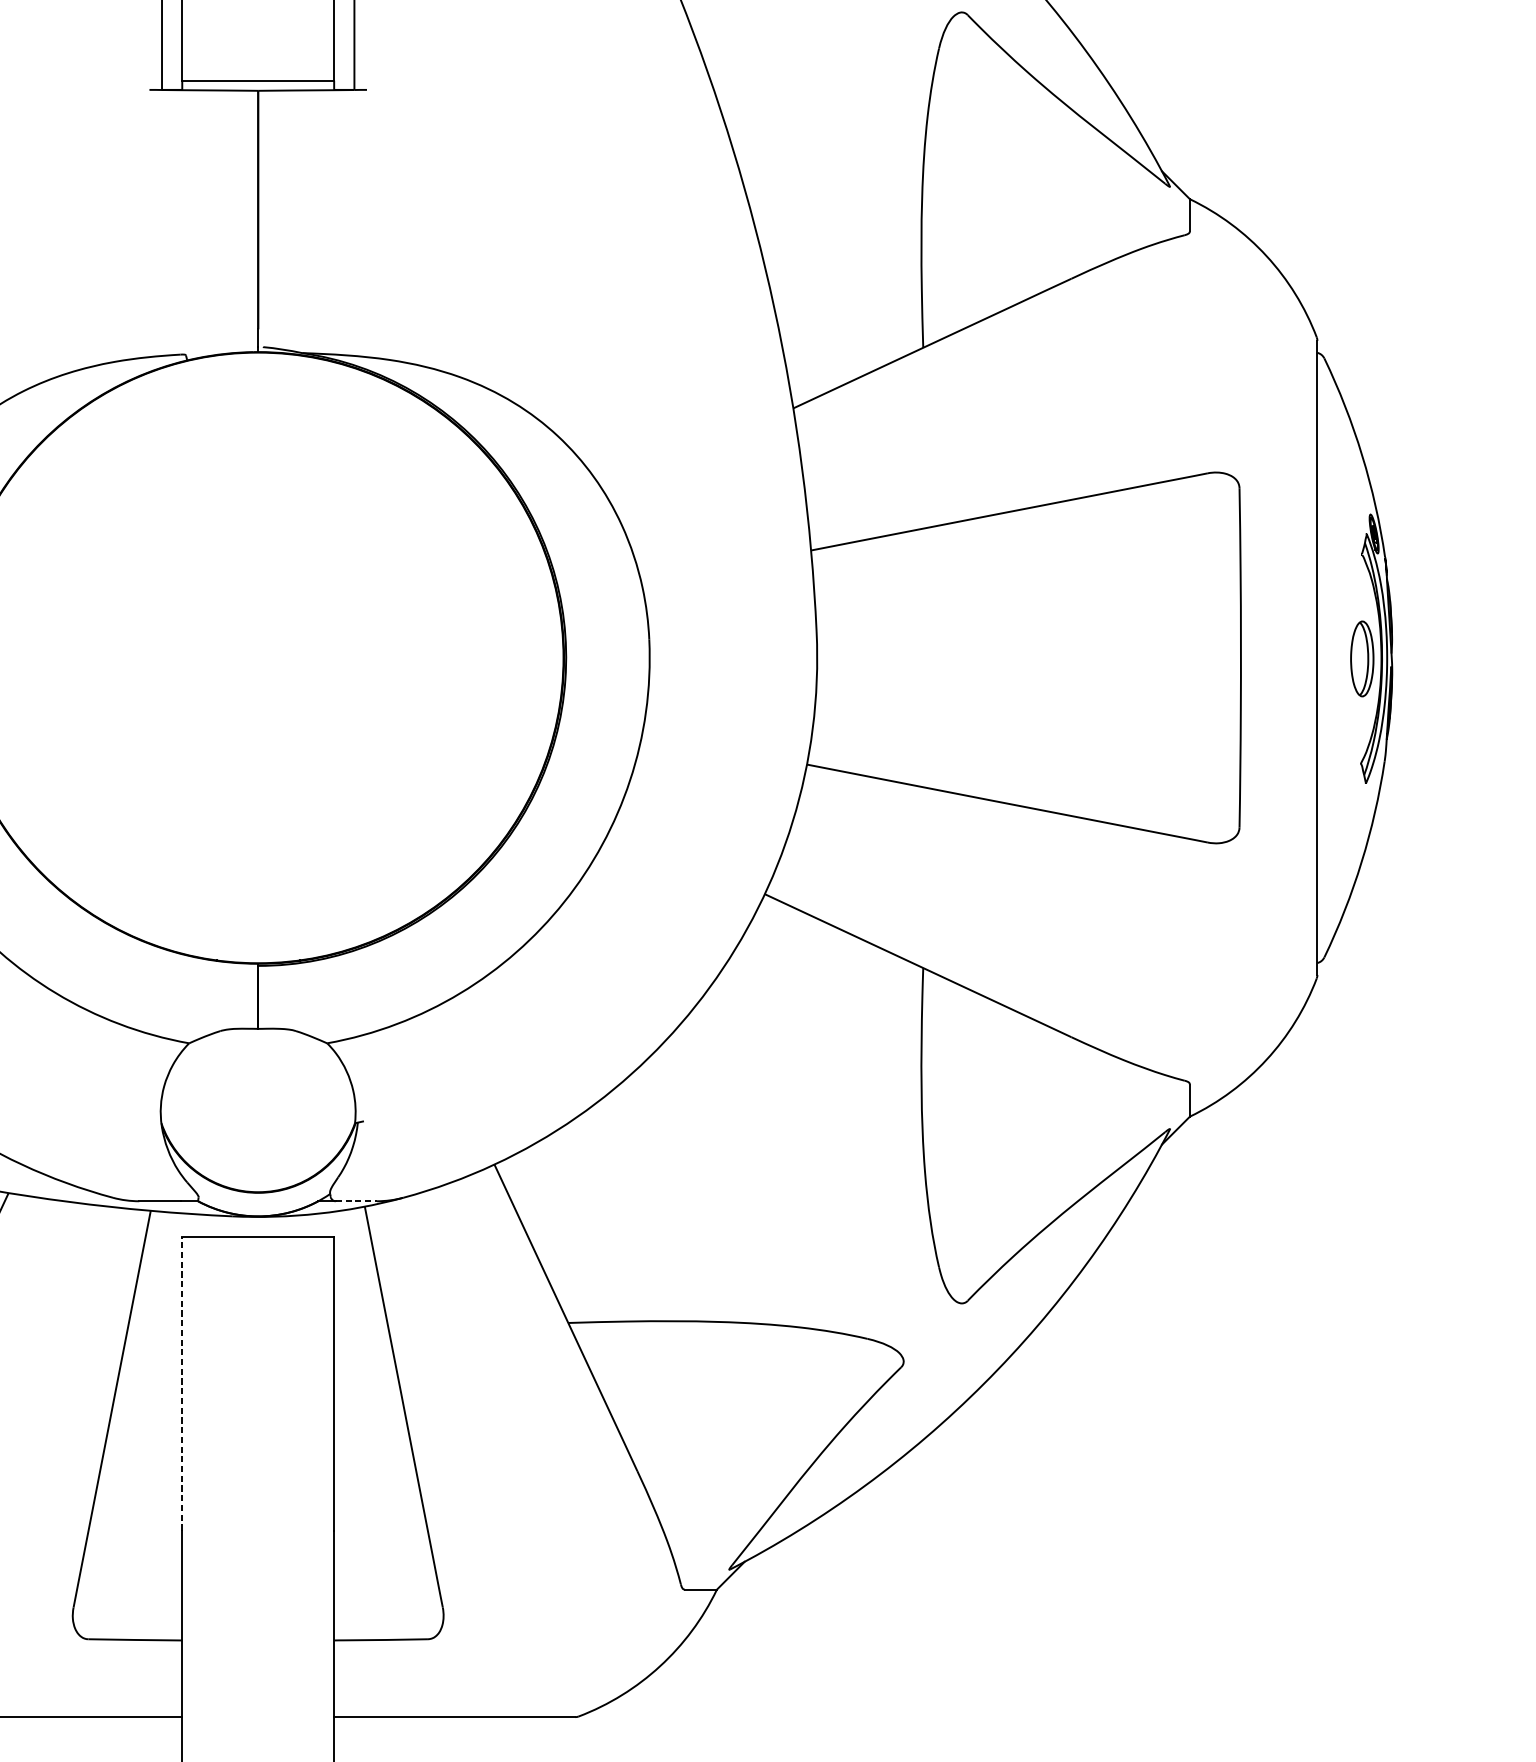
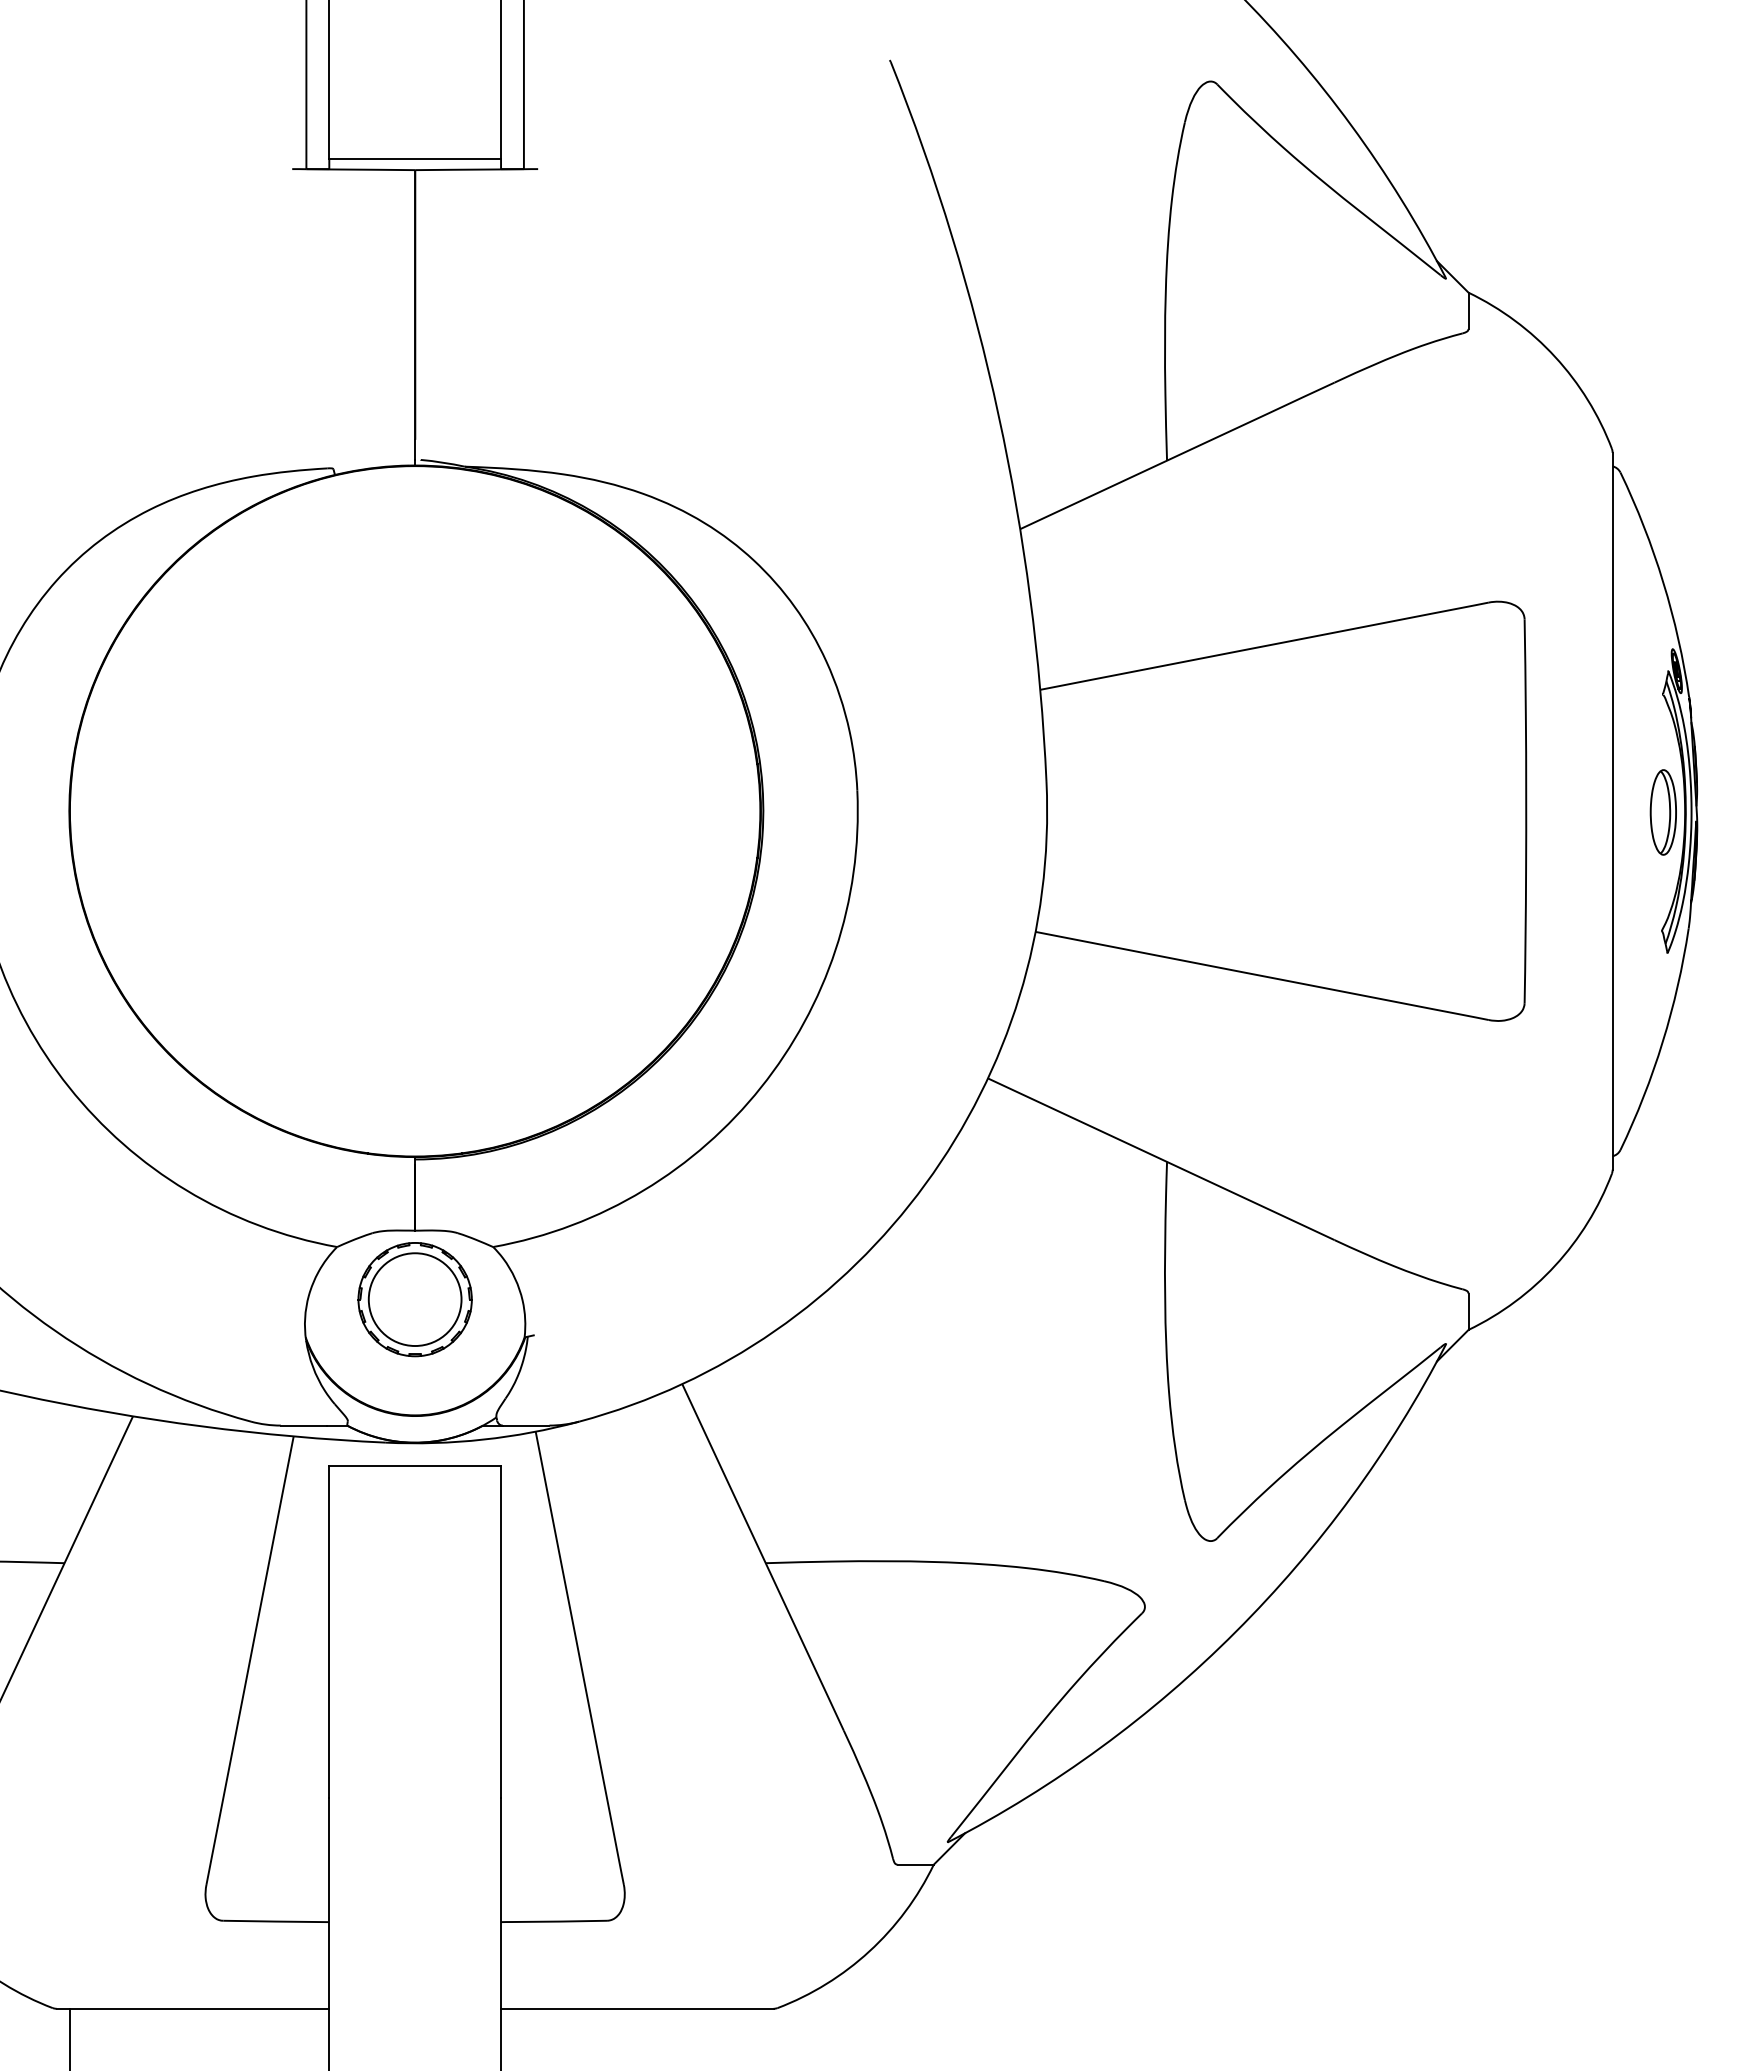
part: (257, 1089) -> (414, 1299), added
line: (356, 1201) -> (526, 1425), dashed -> solid
line: (182, 1383) -> (329, 1631), dashed -> solid

